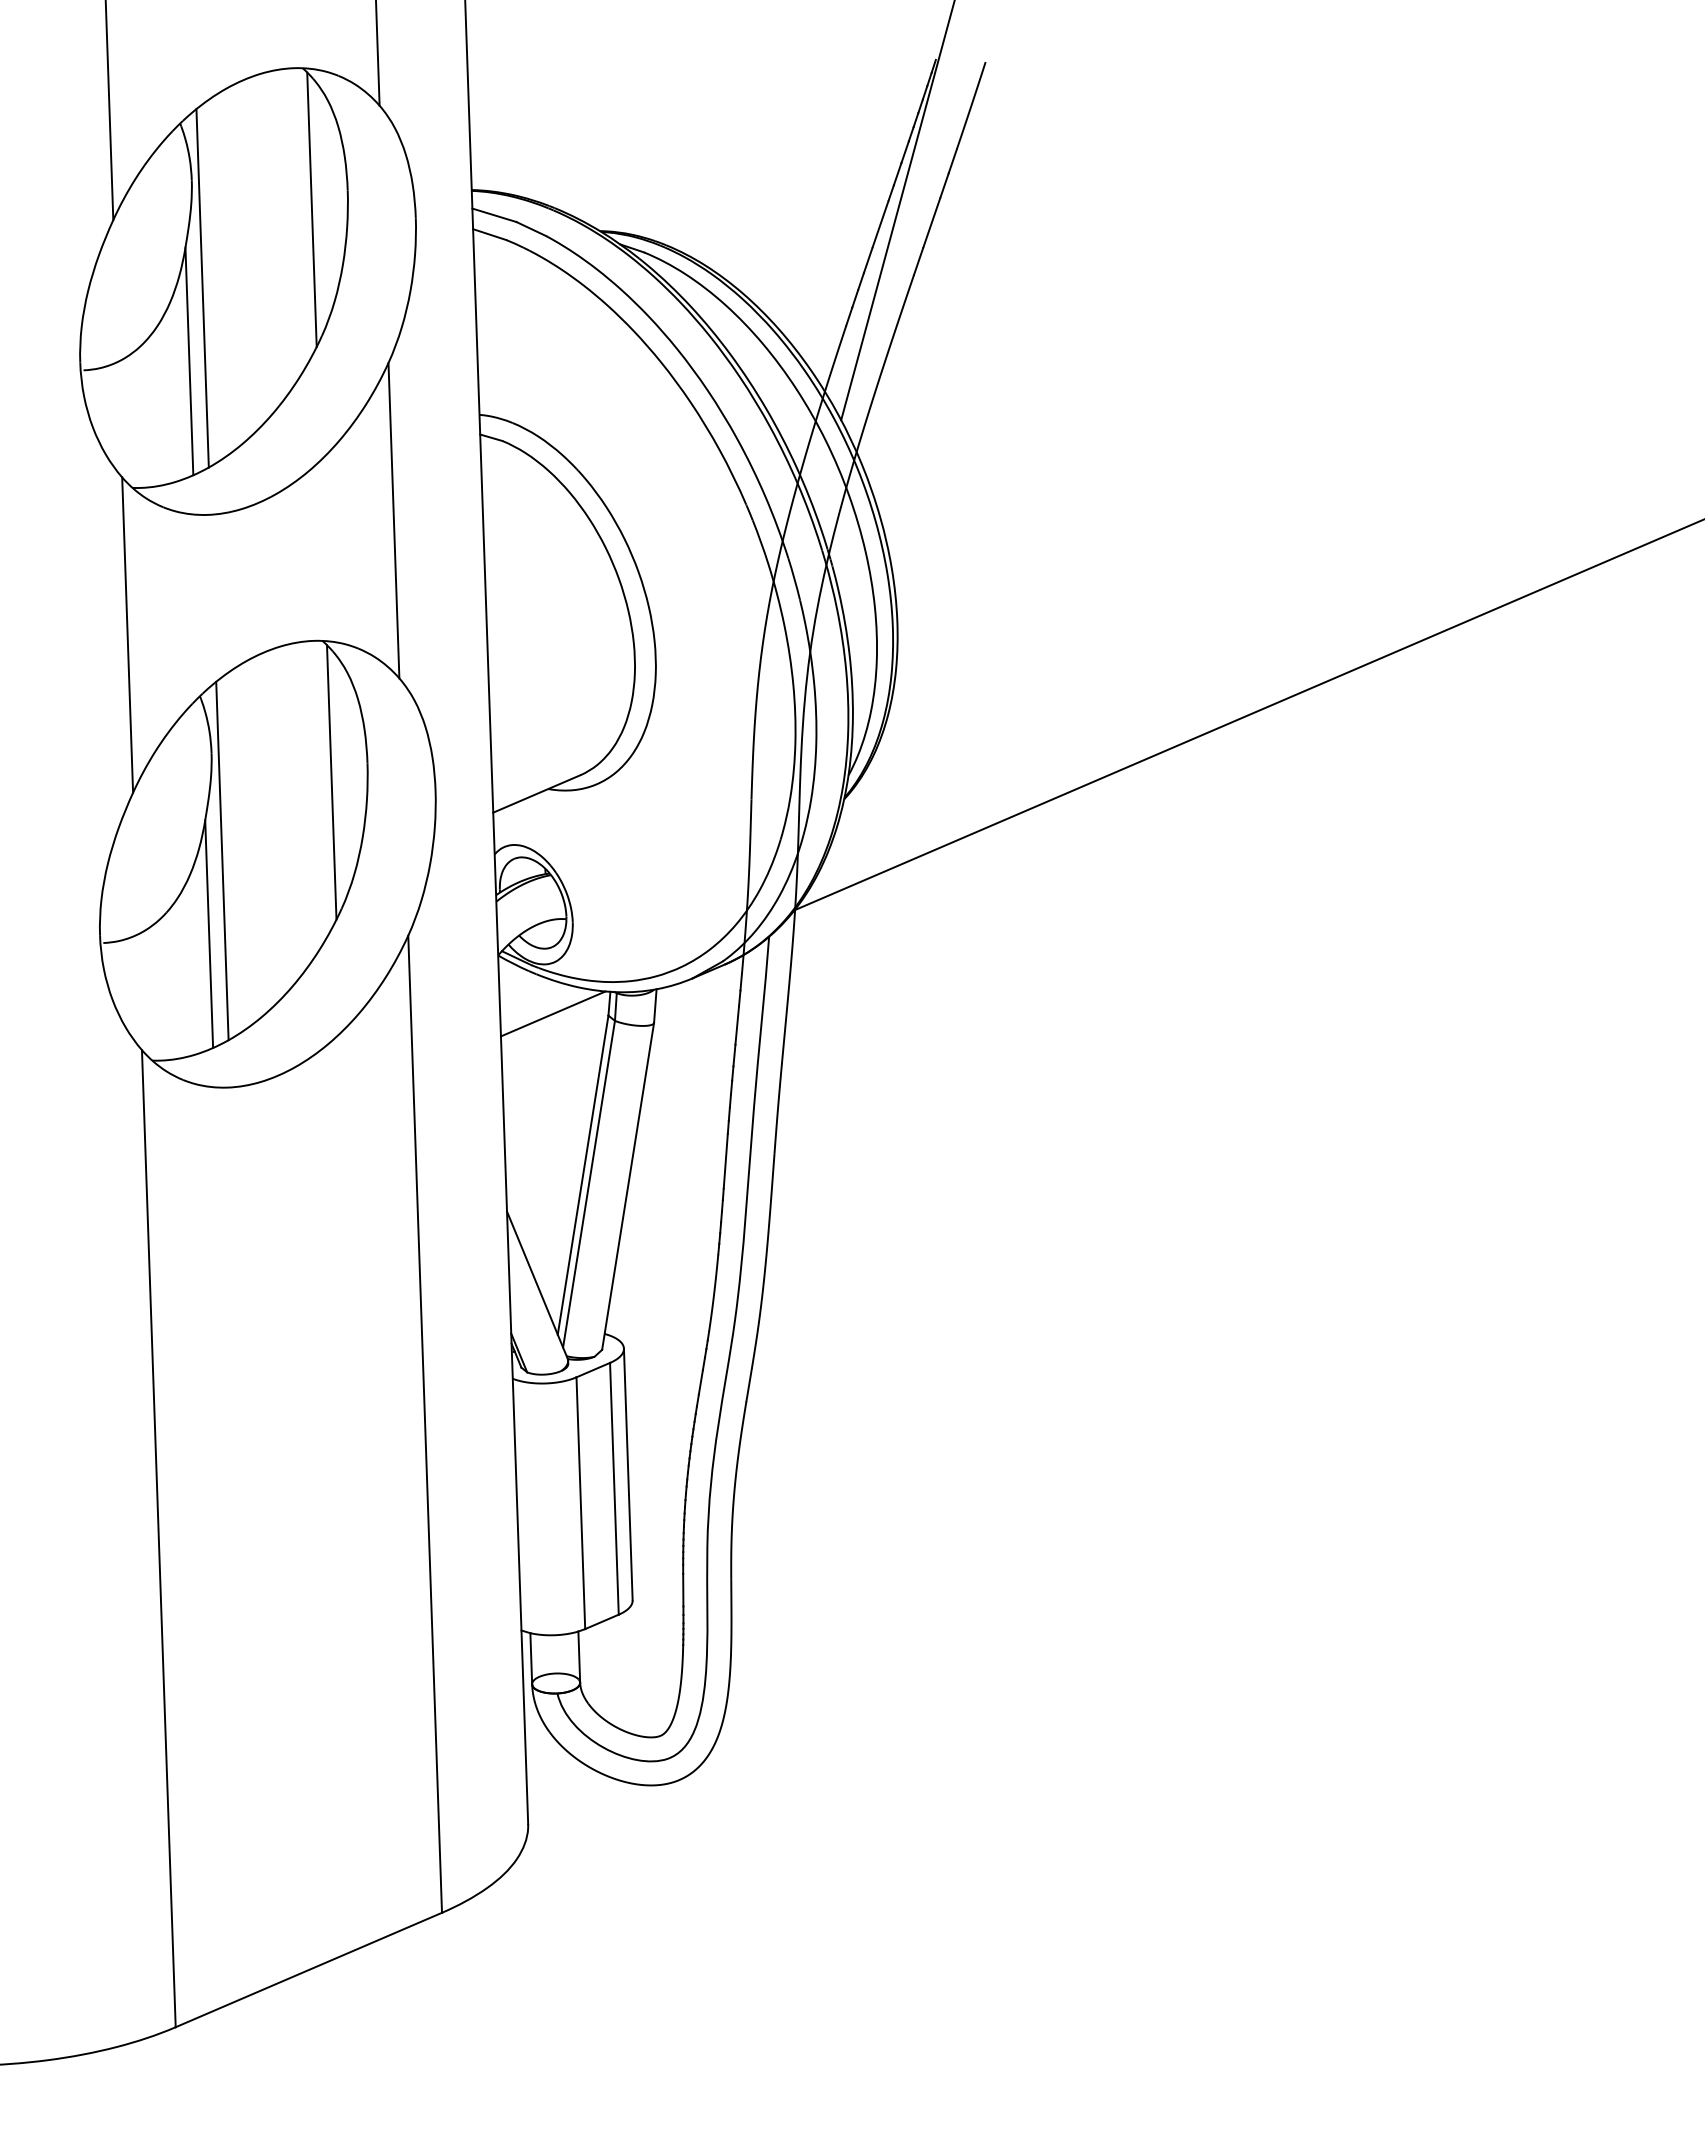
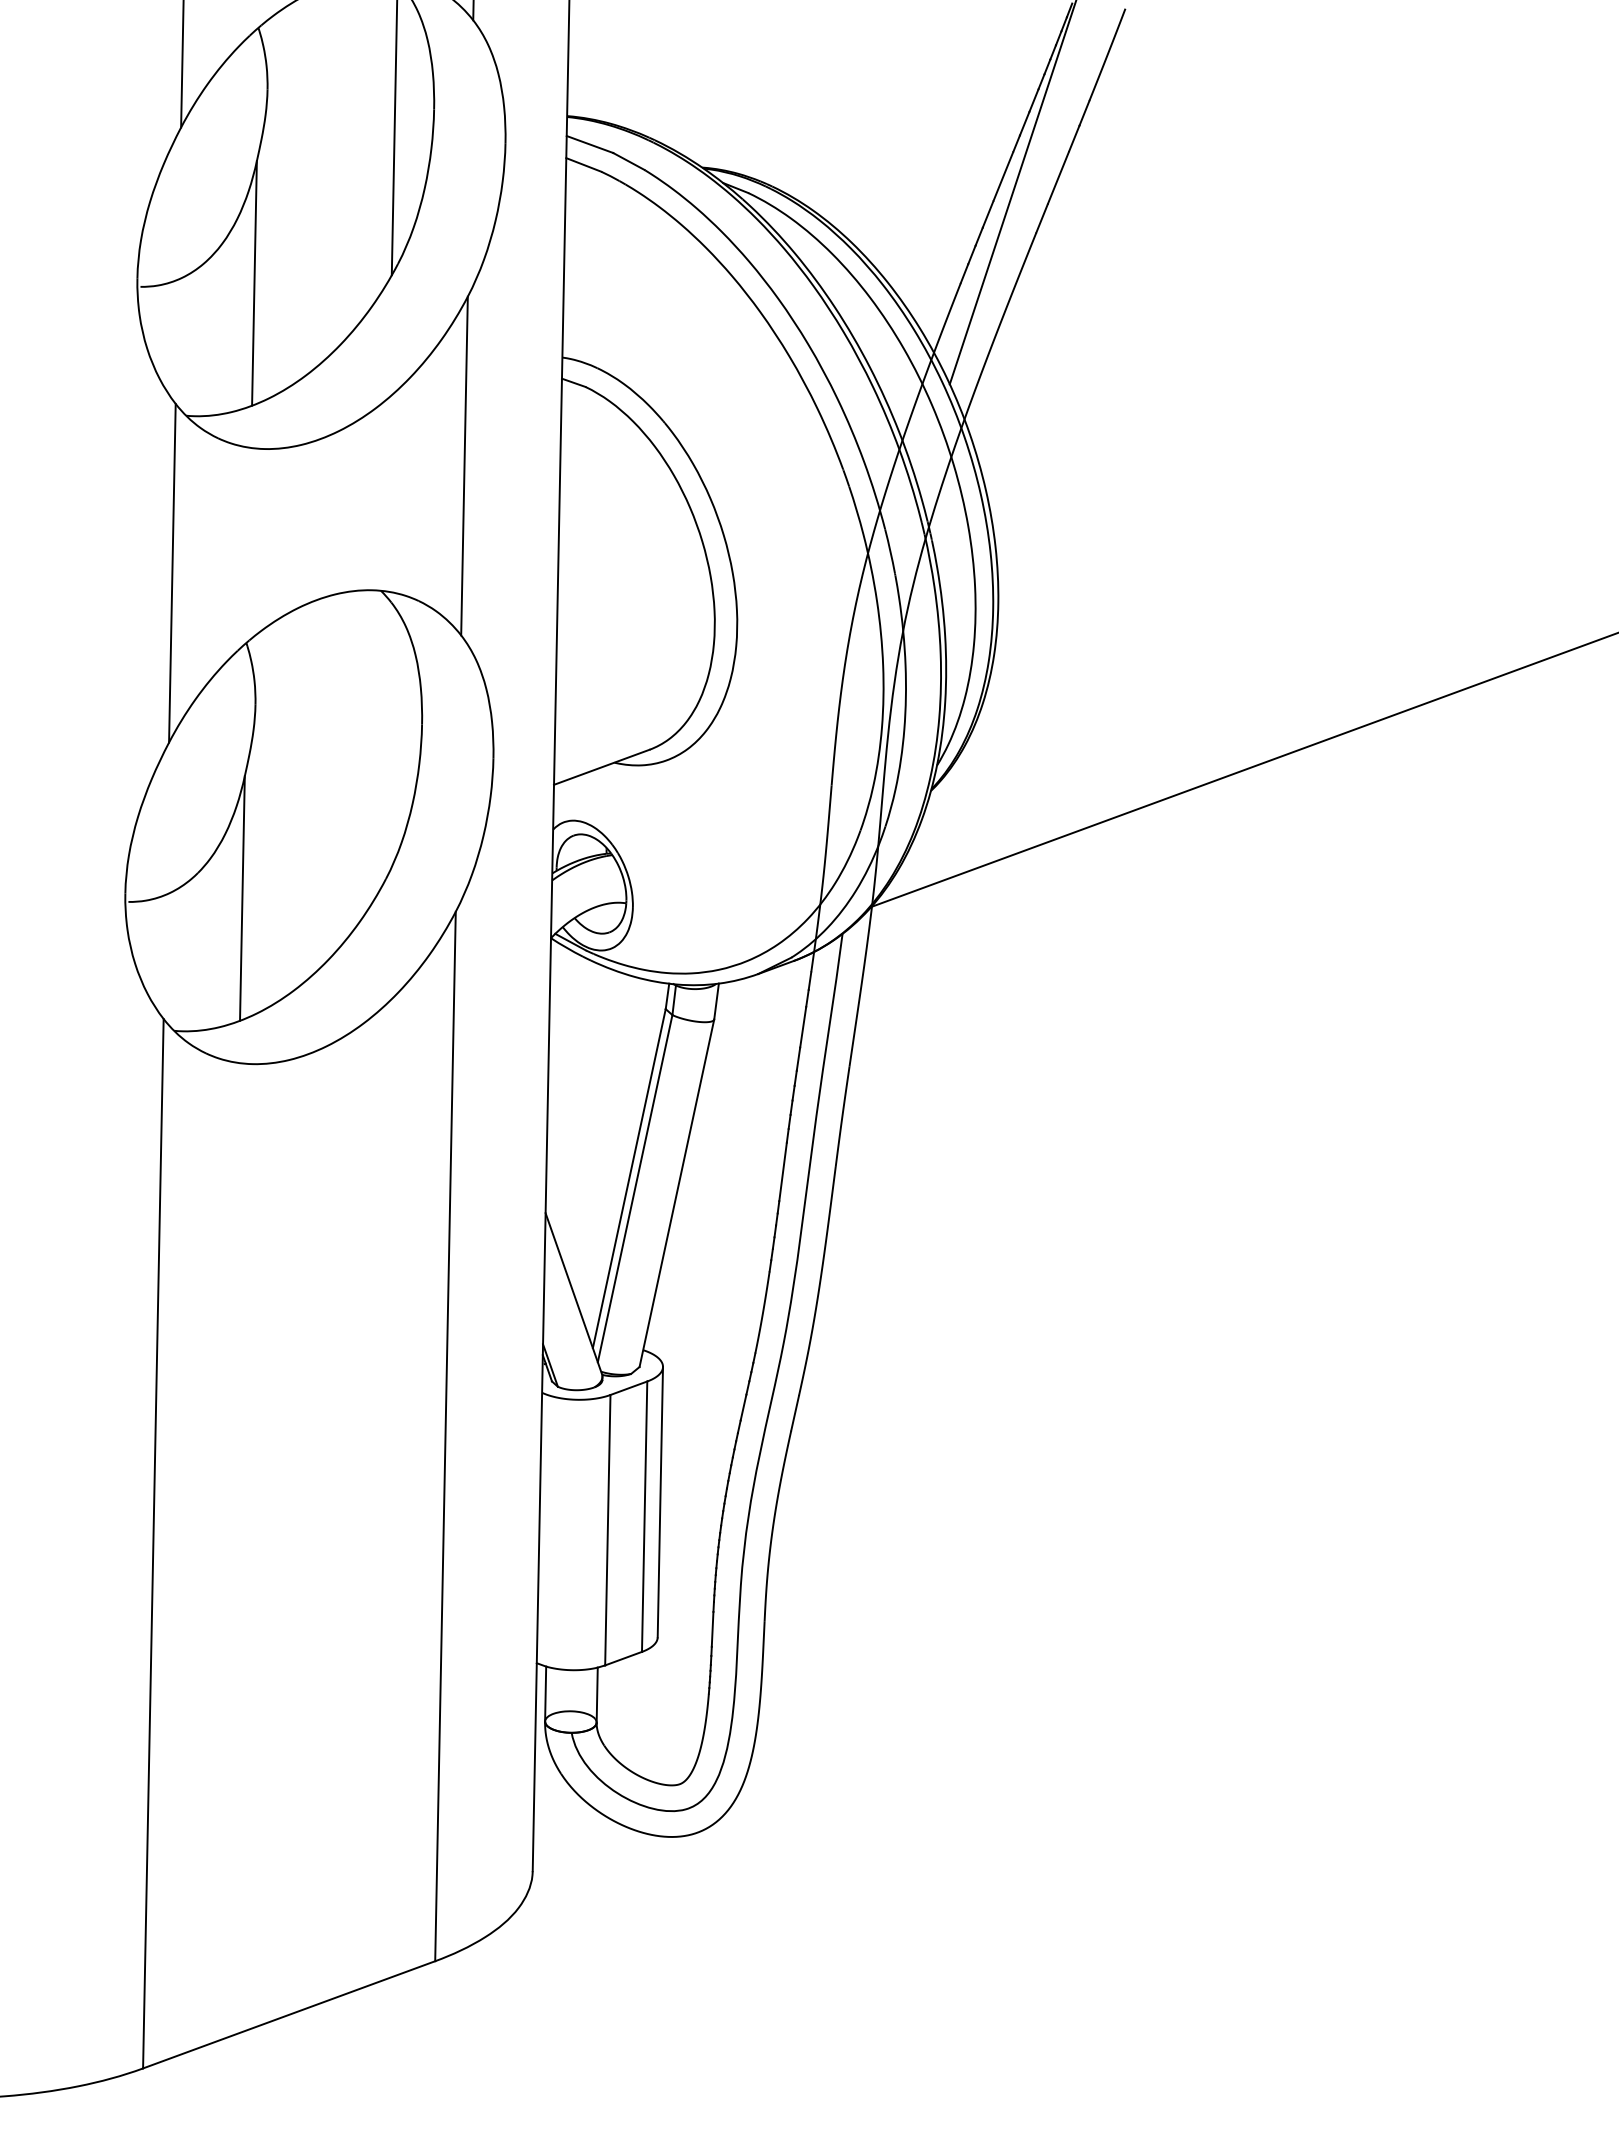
line: (202, 288) -> (272, 206), removed
line: (331, 782) -> (382, 743), removed
line: (222, 860) -> (260, 820), removed
line: (552, 1013) -> (605, 1003), removed

